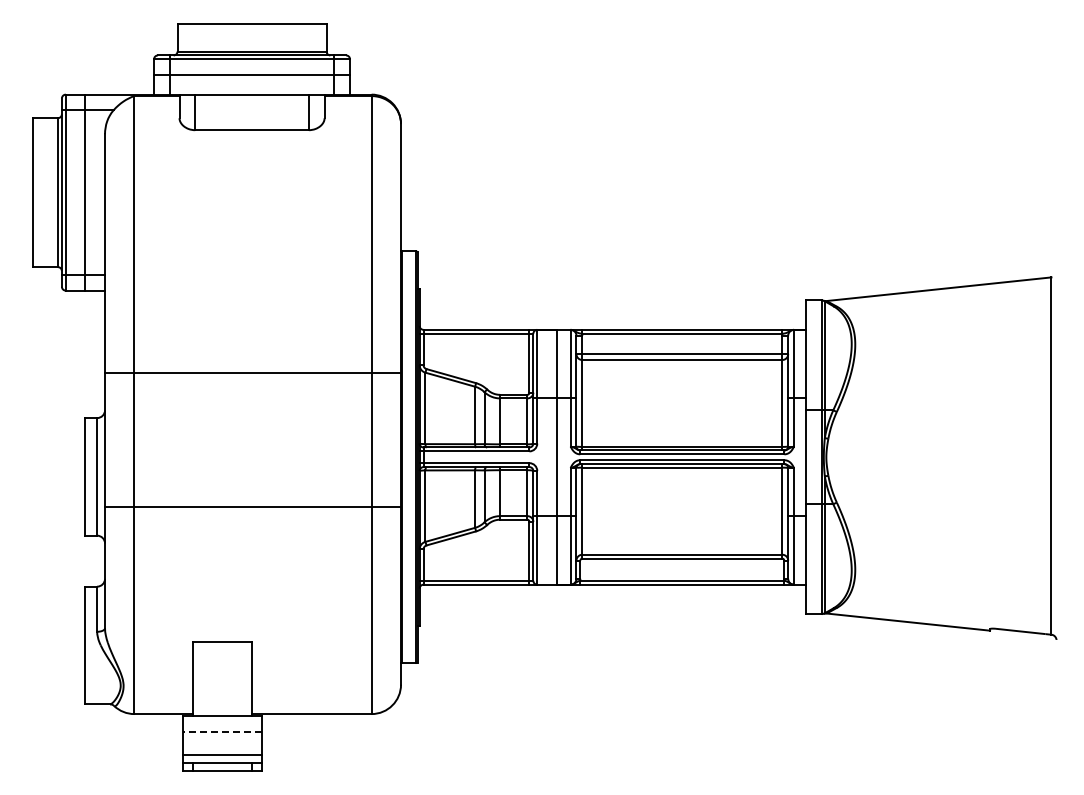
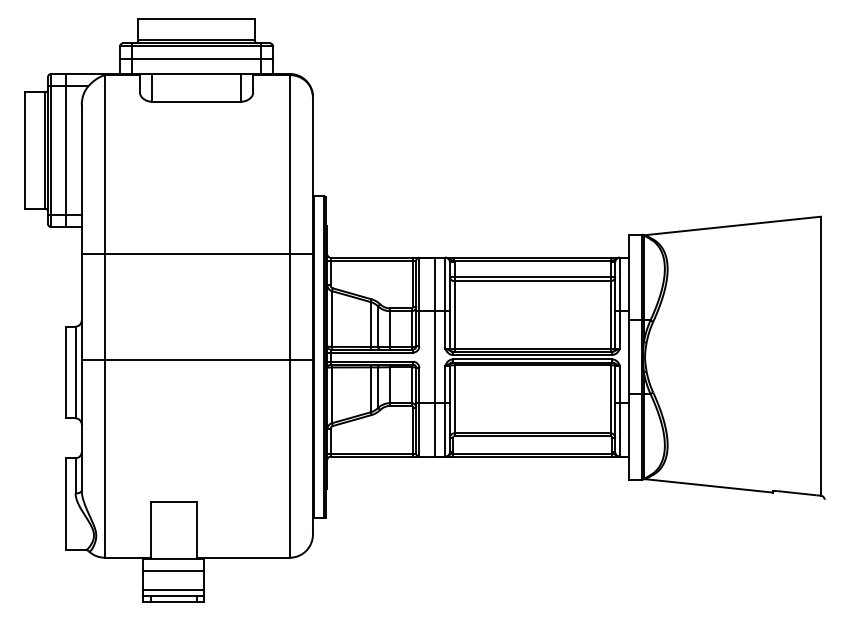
line: (253, 373) -> (197, 254), moved
line: (253, 507) -> (197, 360), moved
line: (222, 731) -> (173, 571), dashed -> solid

